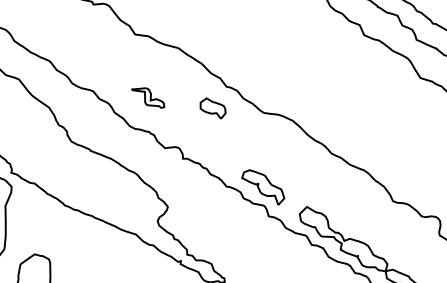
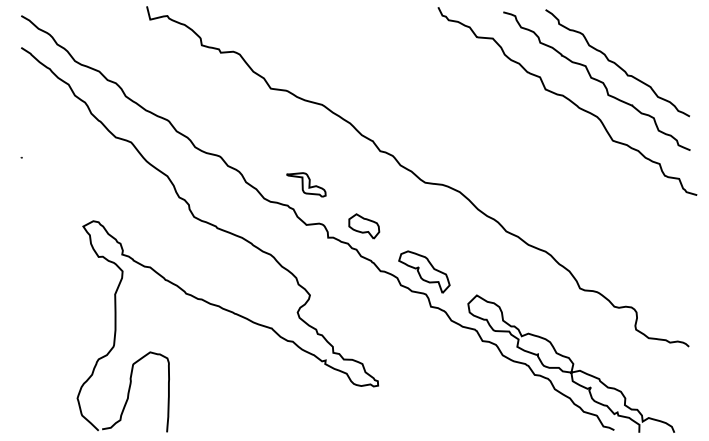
part: (148, 97) -> (306, 184), moved
part: (213, 108) -> (364, 226), moved

